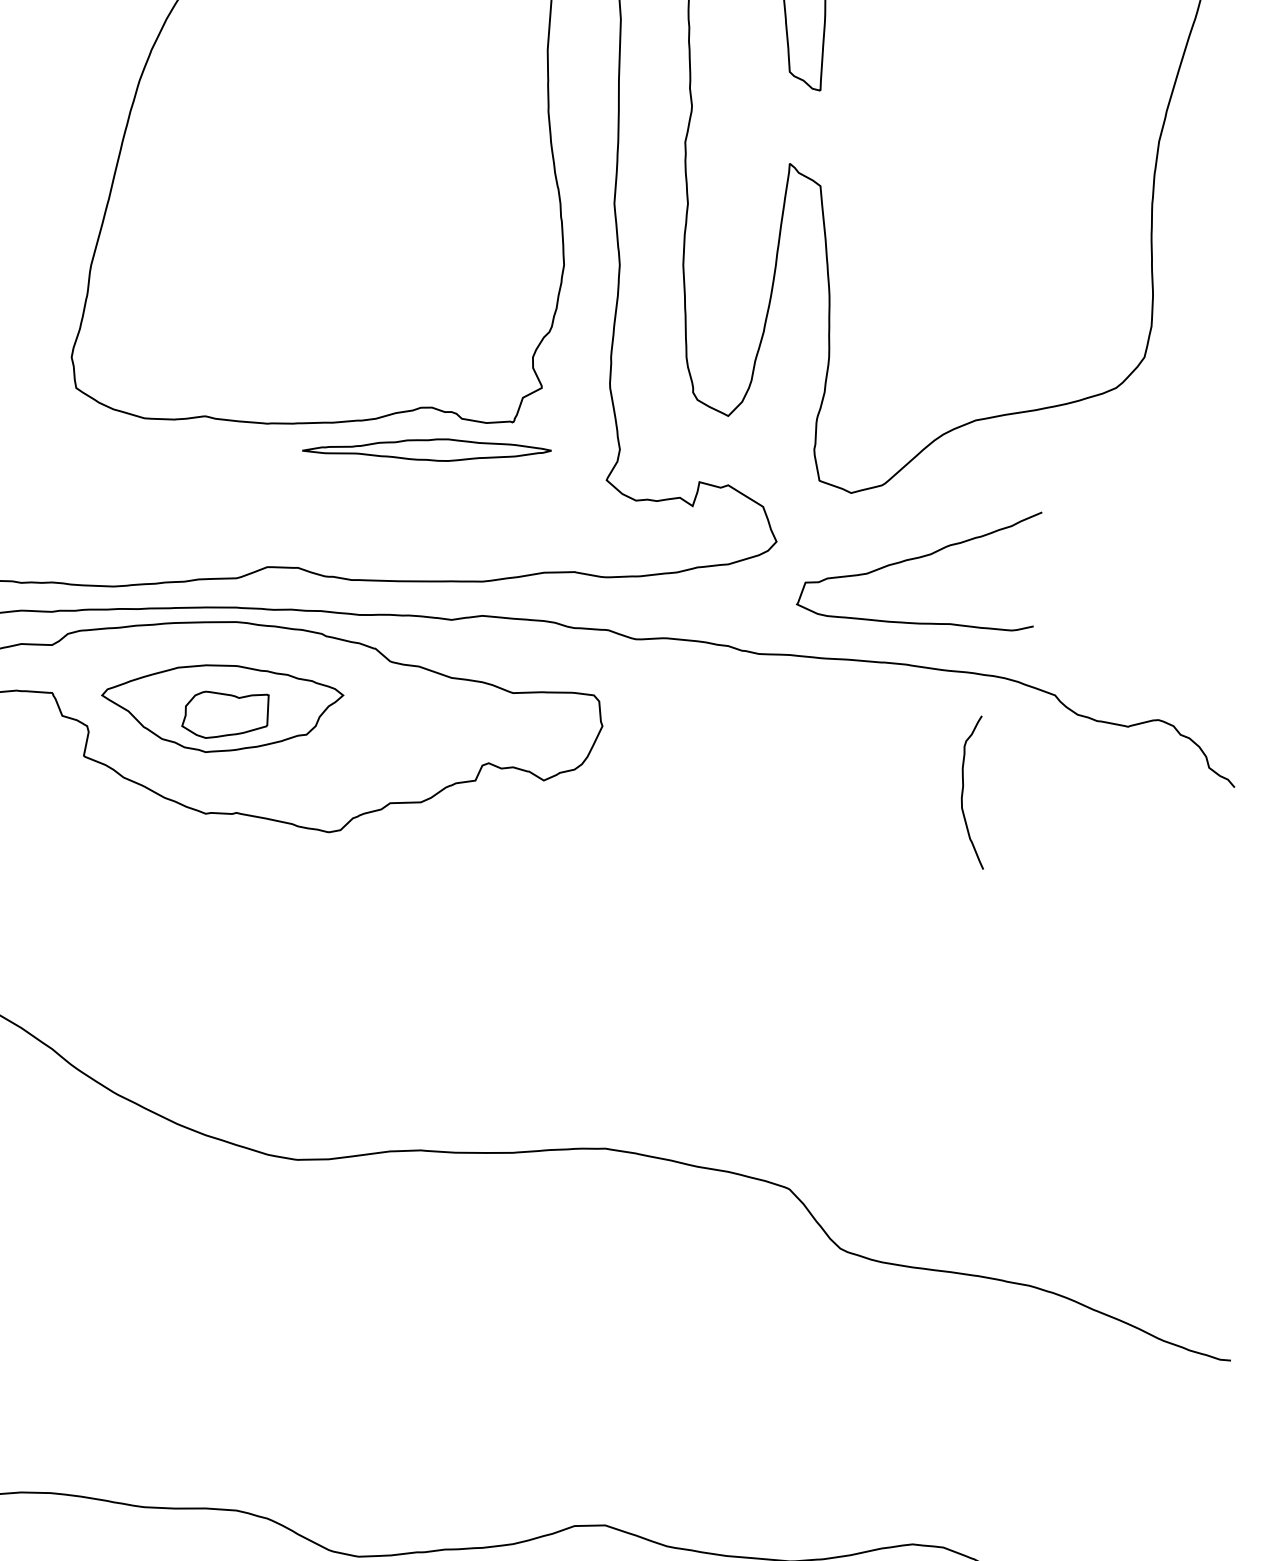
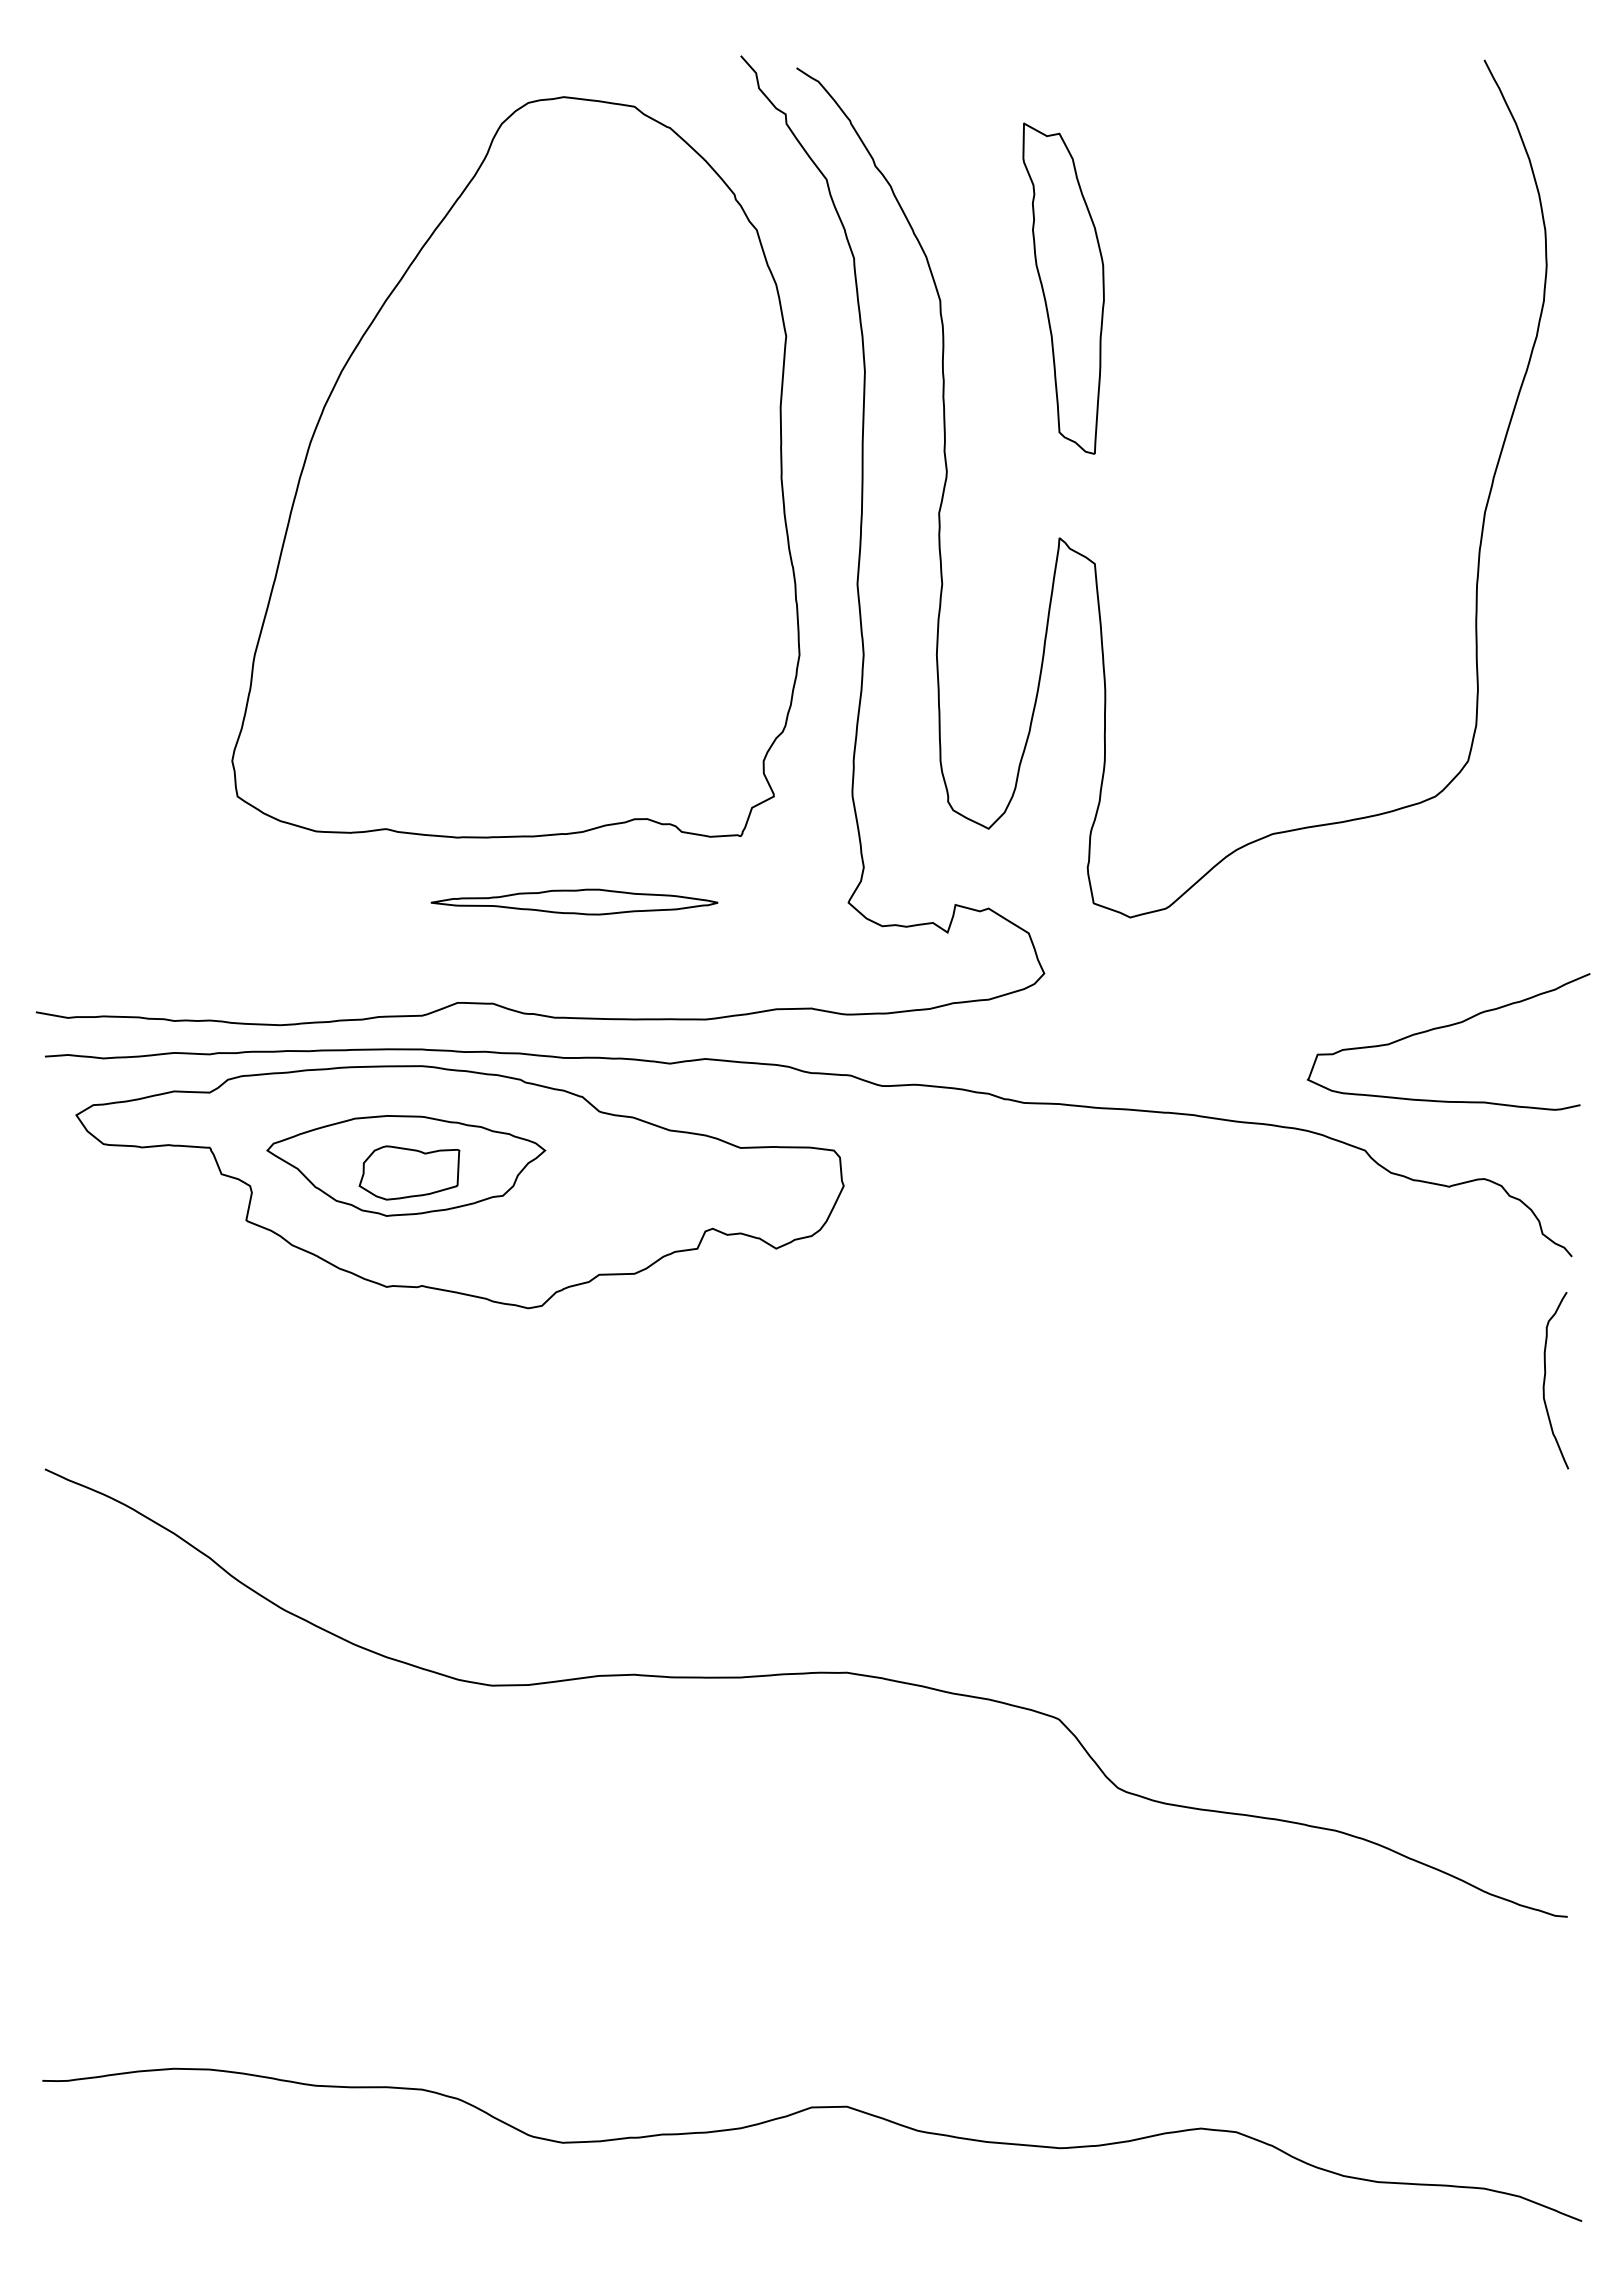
part: (426, 449) -> (574, 901), moved
curve: (917, 559) -> (1446, 1027), moved
curve: (963, 792) -> (1545, 1380), moved

